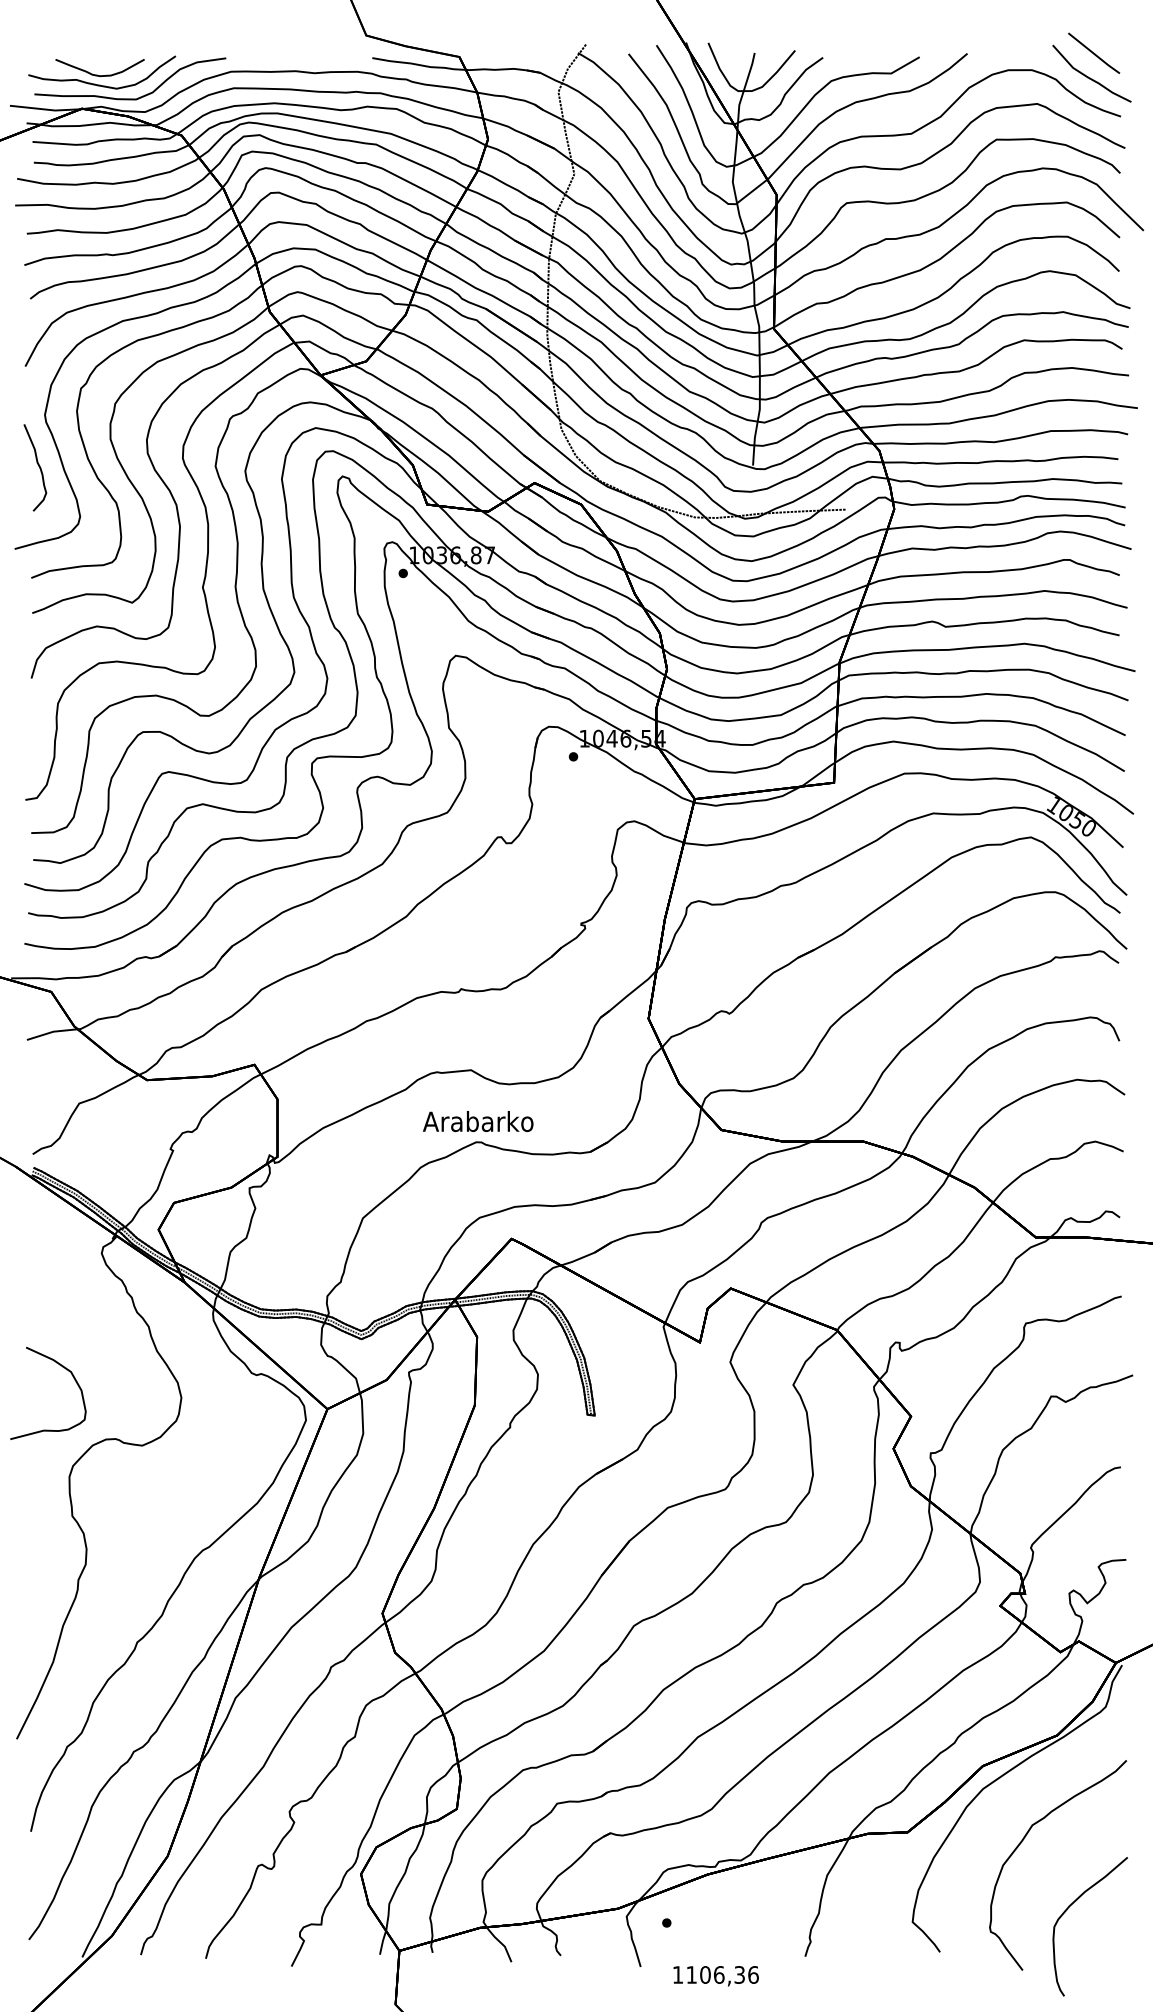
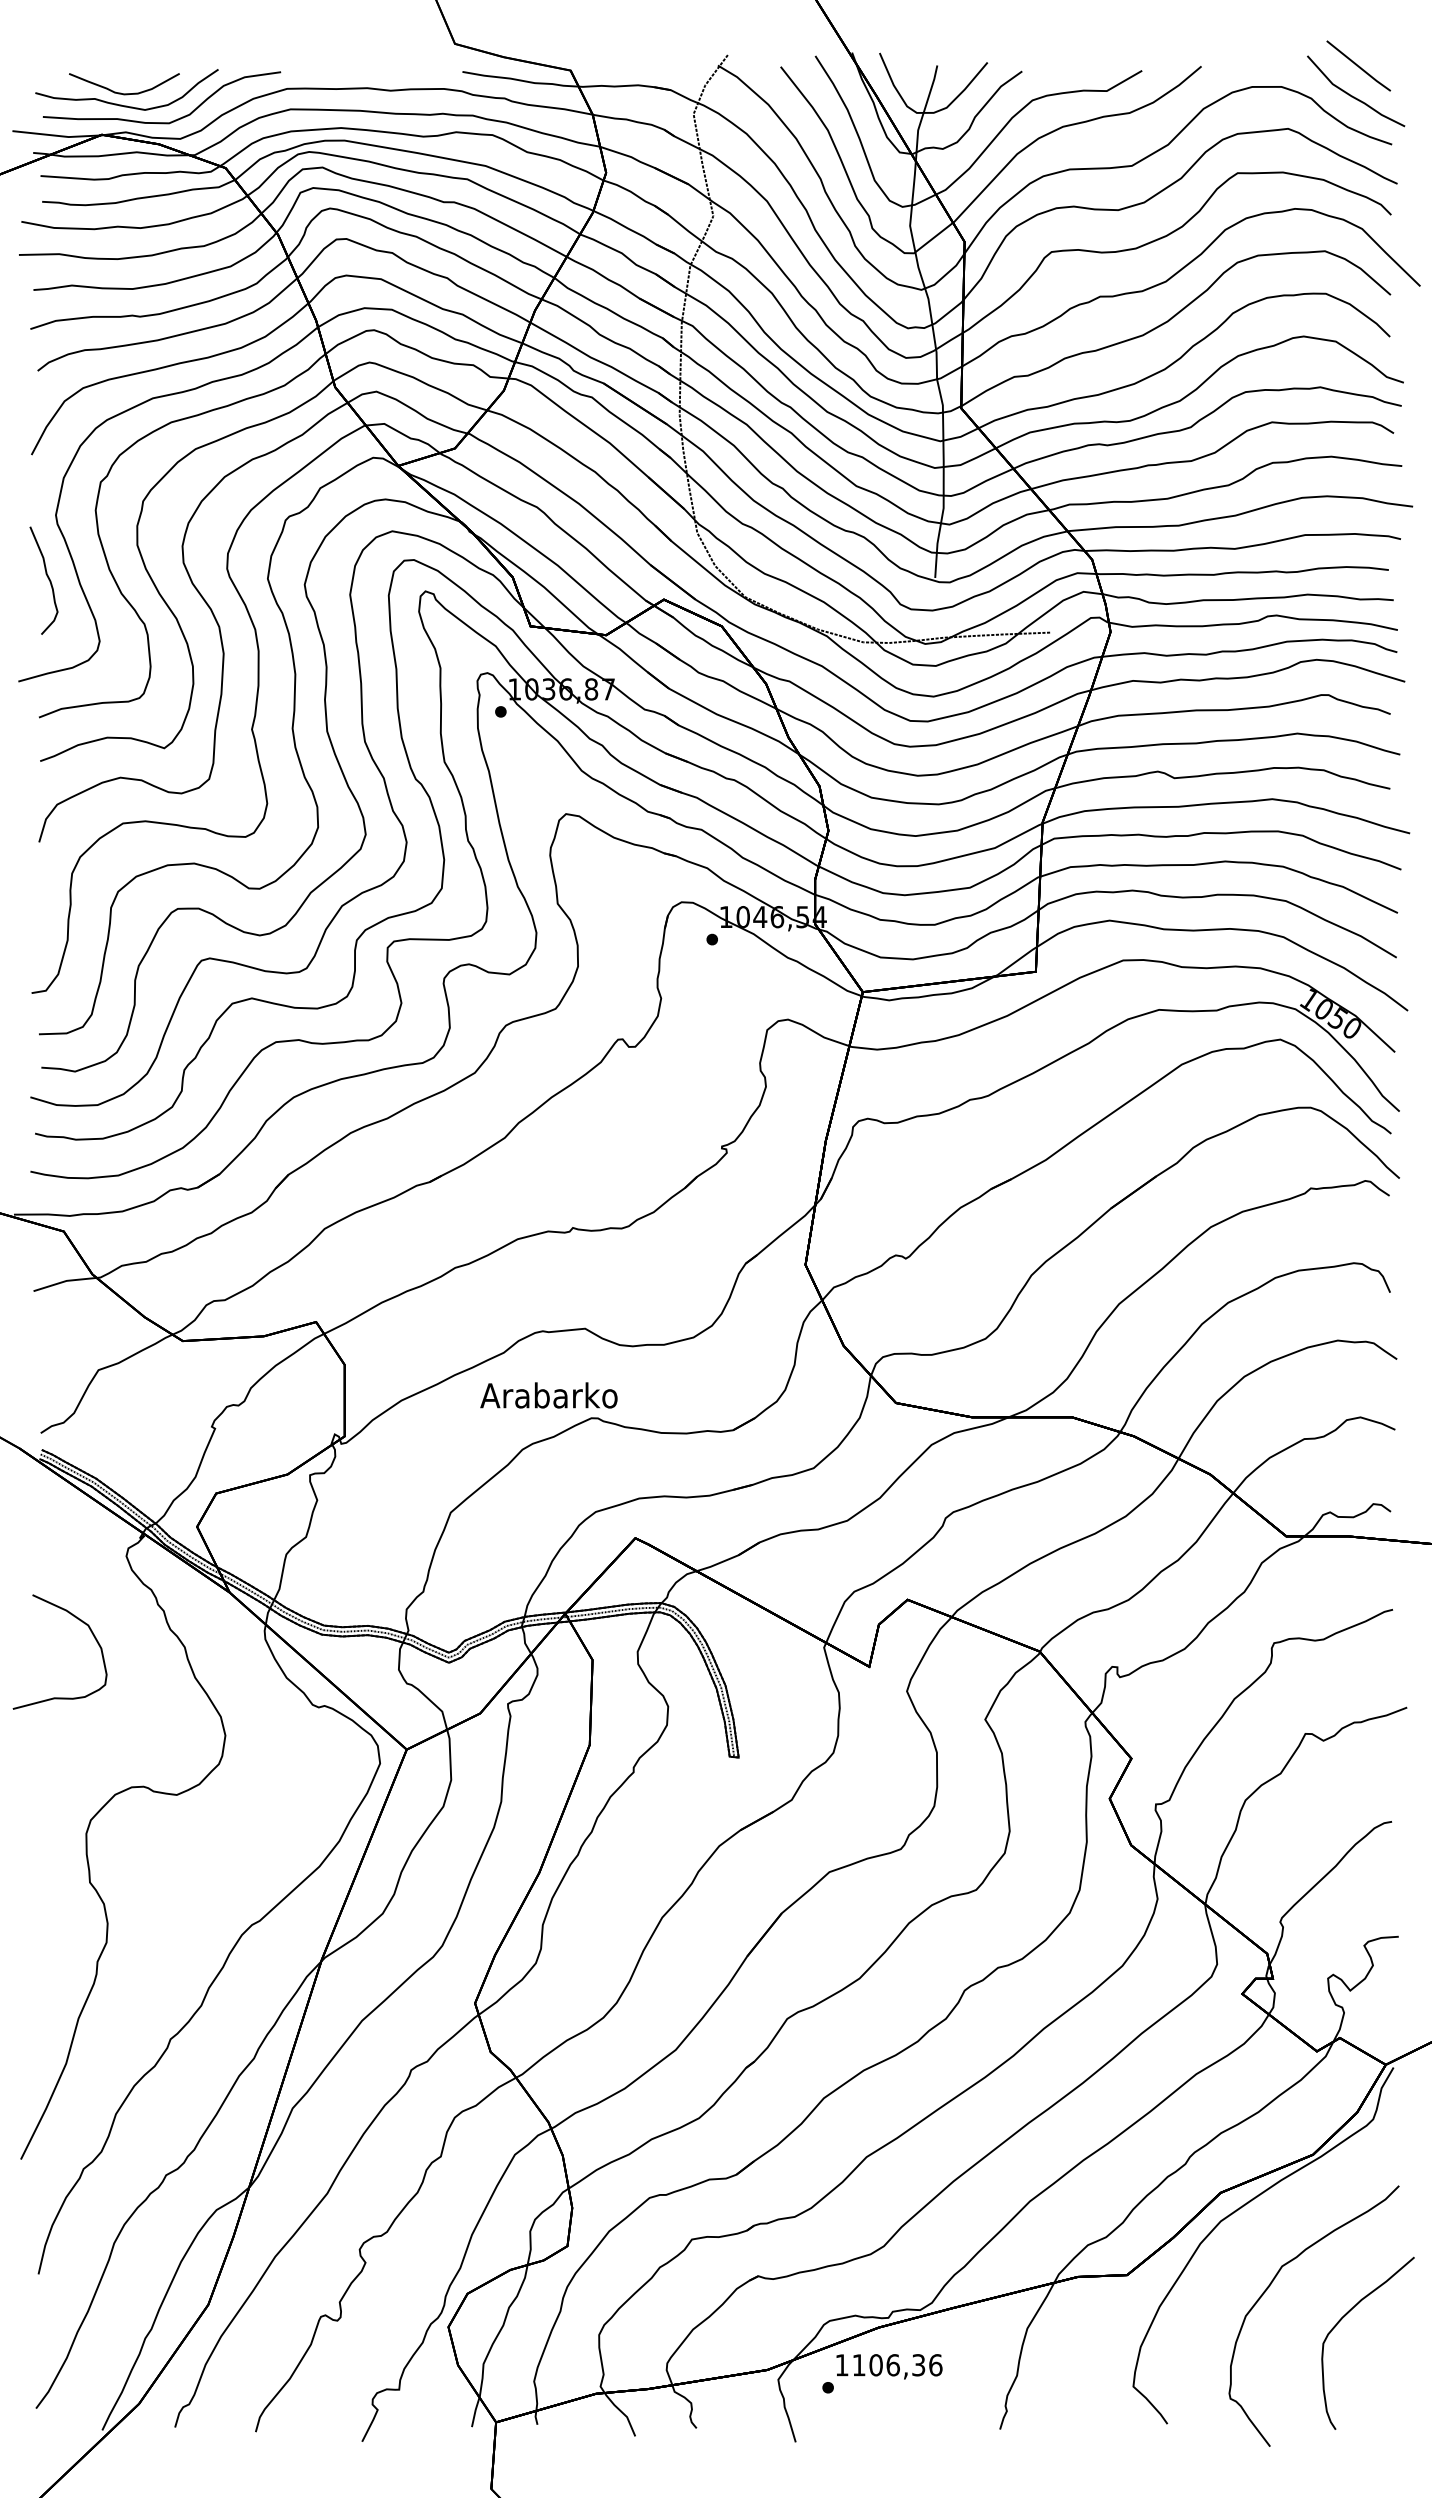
text: (477, 1121) -> (548, 1395), moved
curve: (64, 1368) -> (80, 1621), moved
part: (1071, 1905) -> (1344, 2317), moved
text: (716, 1975) -> (889, 2366), moved

